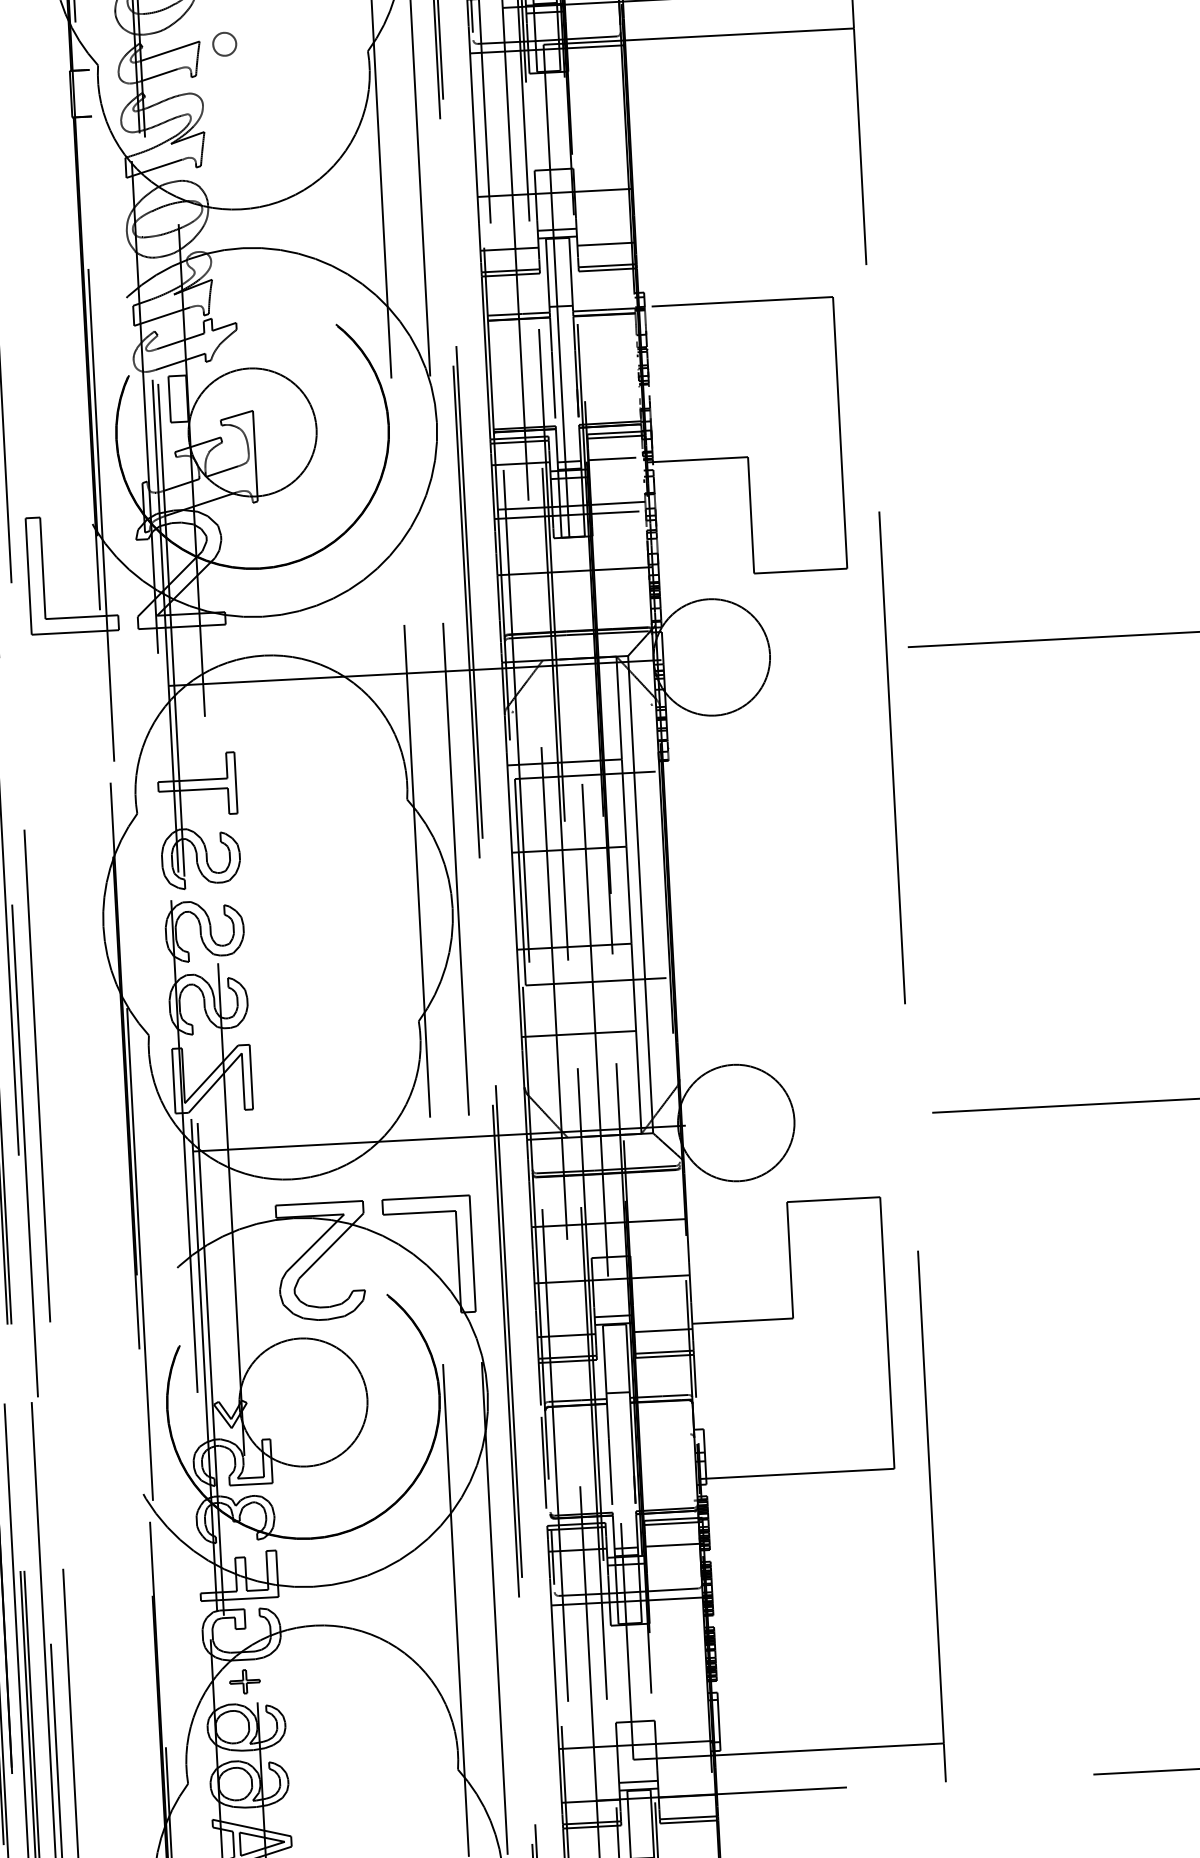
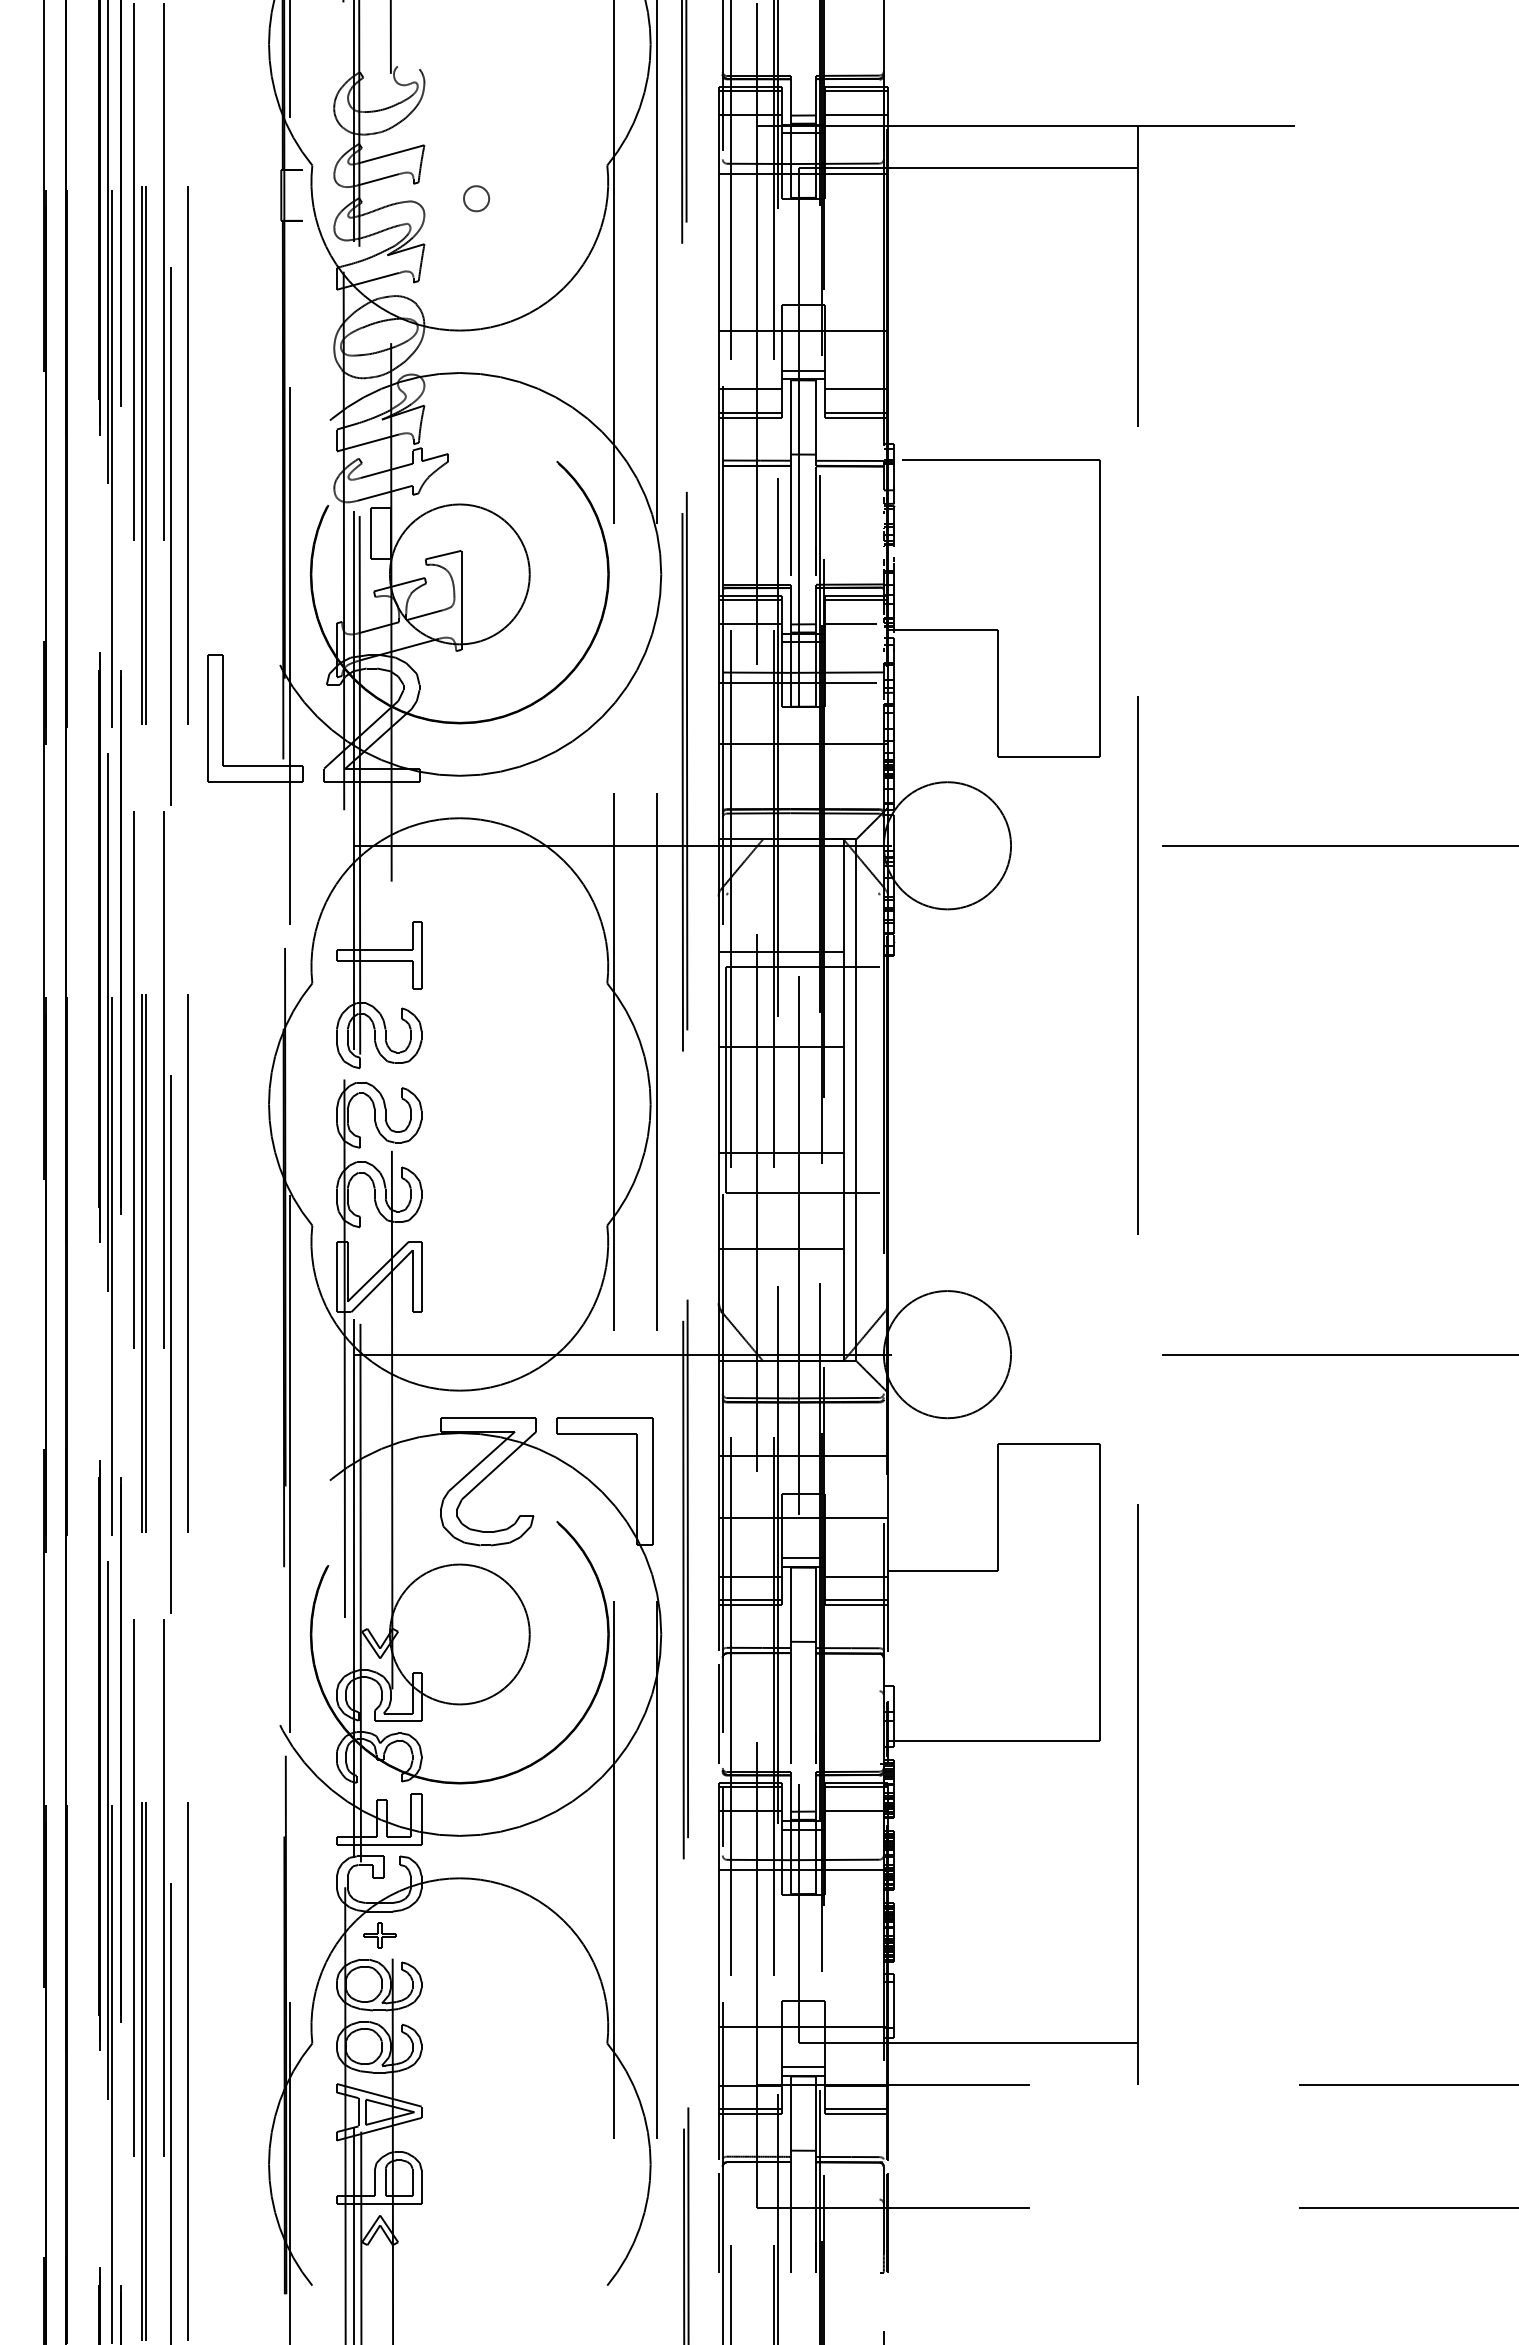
part: (224, 44) -> (476, 198), moved

